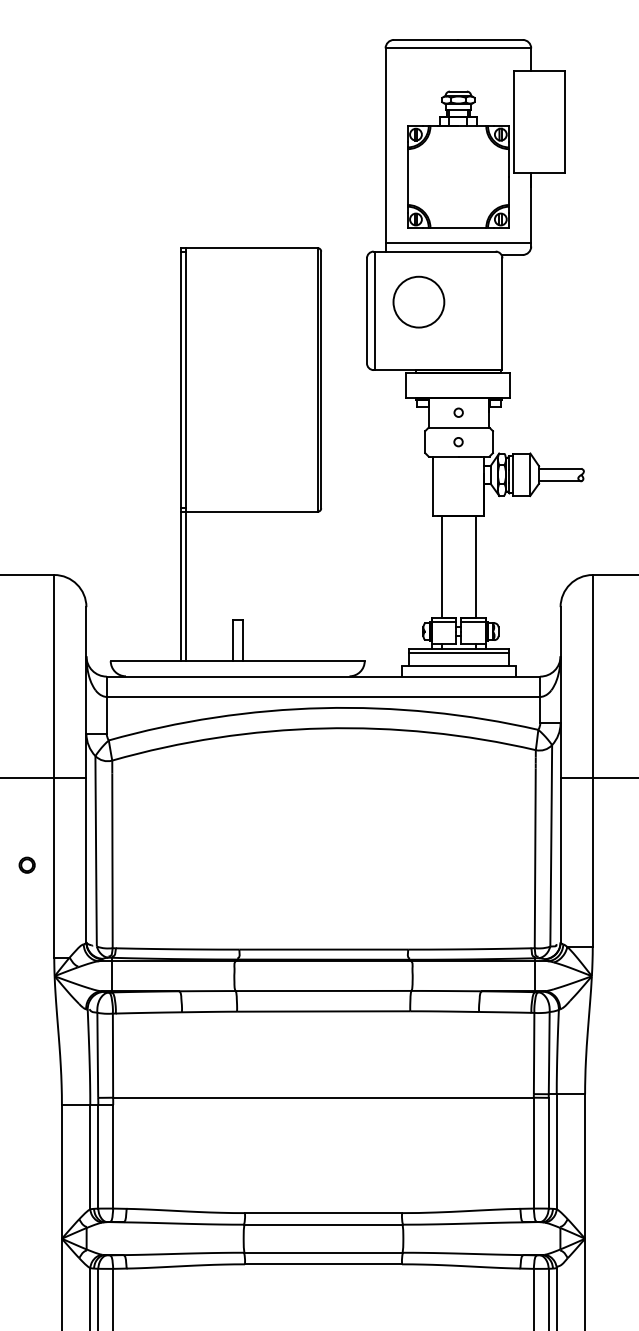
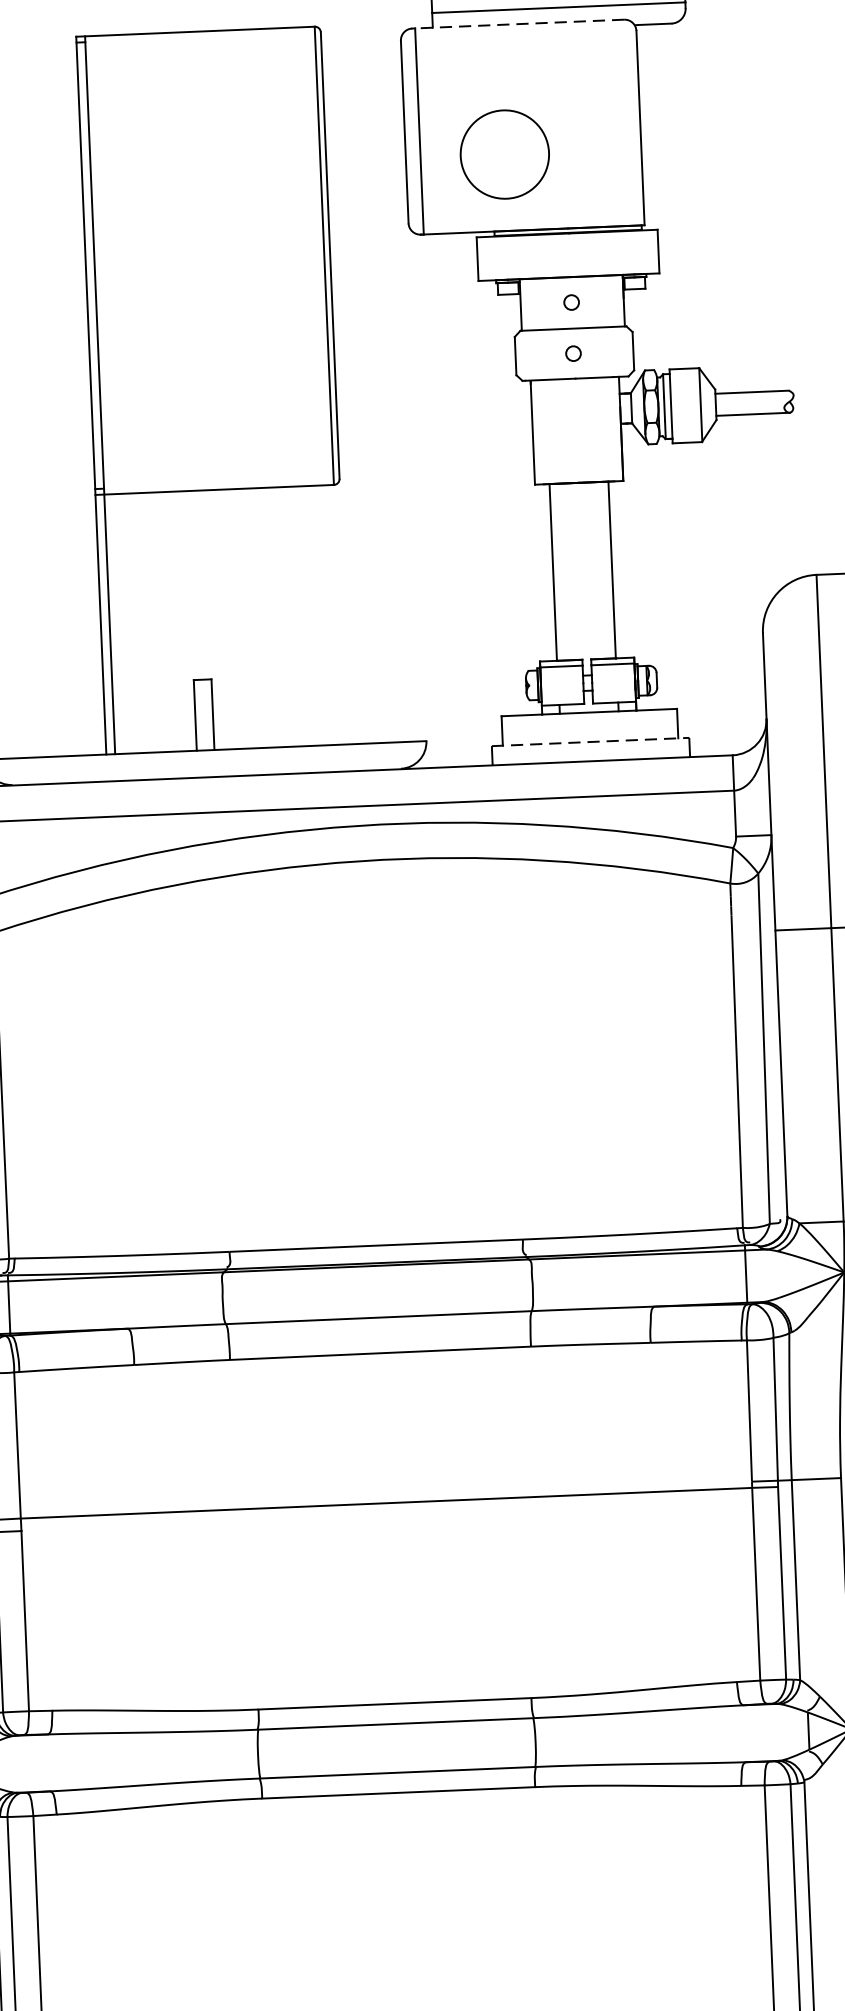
line: (435, 251) -> (519, 23), solid -> dashed
circle: (418, 301) -> (504, 153), moved
line: (458, 652) -> (588, 719), removed
line: (458, 665) -> (589, 741), solid -> dashed

